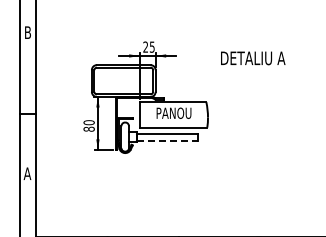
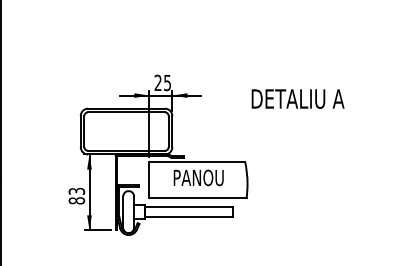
text: (253, 58) -> (298, 99), moved
text: (88, 122) -> (75, 191), 80 -> 83
line: (167, 140) -> (189, 216), dashed -> solid

